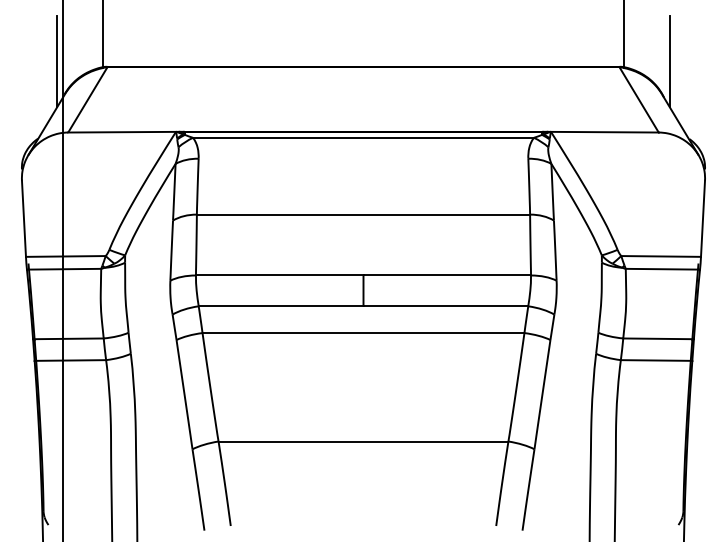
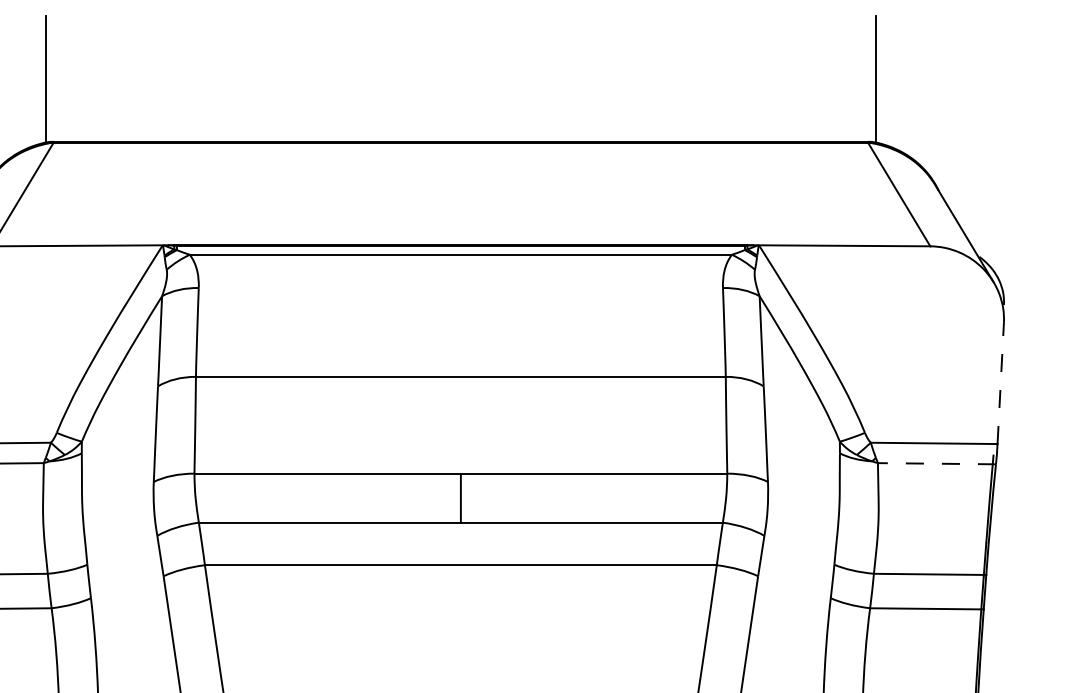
line: (669, 61) -> (947, 133), removed
line: (703, 218) -> (1001, 383), solid -> dashed
line: (662, 269) -> (936, 464), solid -> dashed

